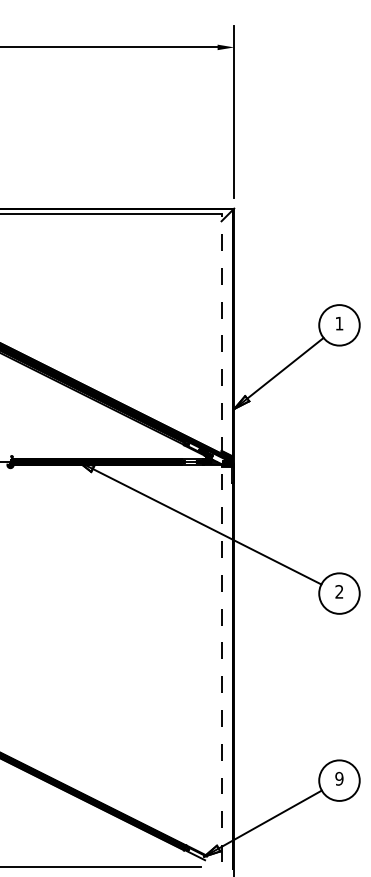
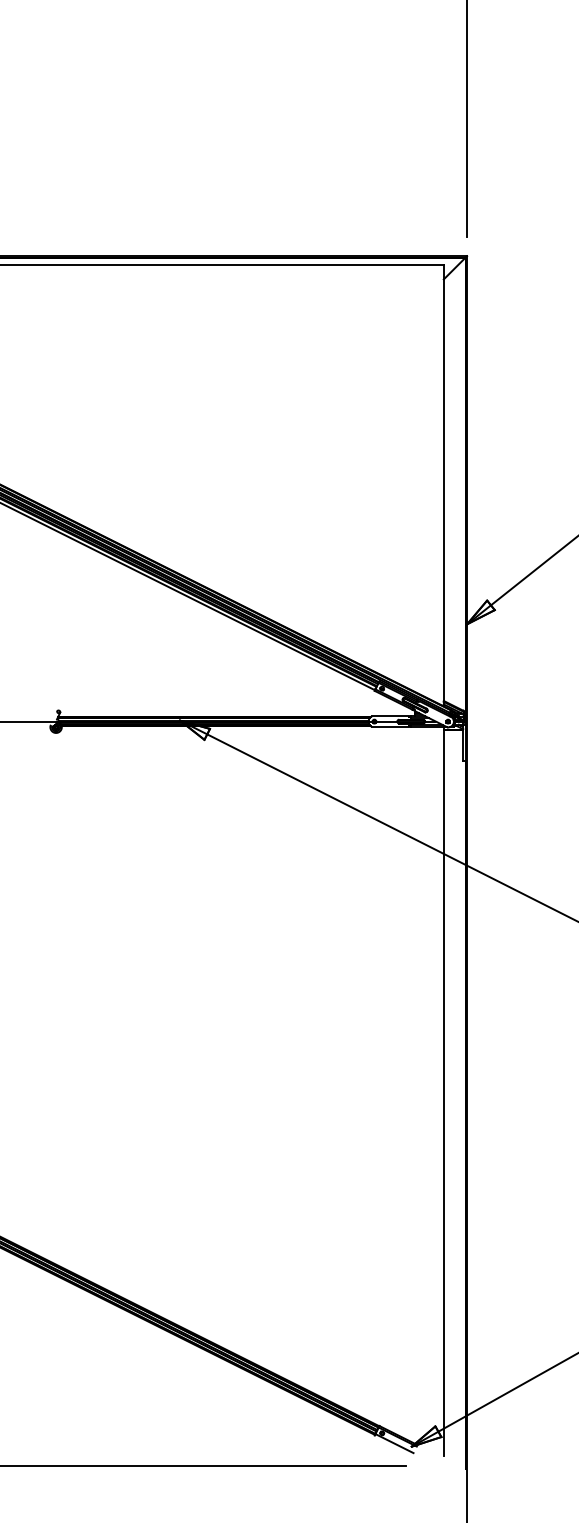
line: (221, 333) -> (443, 485), dashed -> solid
line: (221, 663) -> (443, 1091), dashed -> solid

